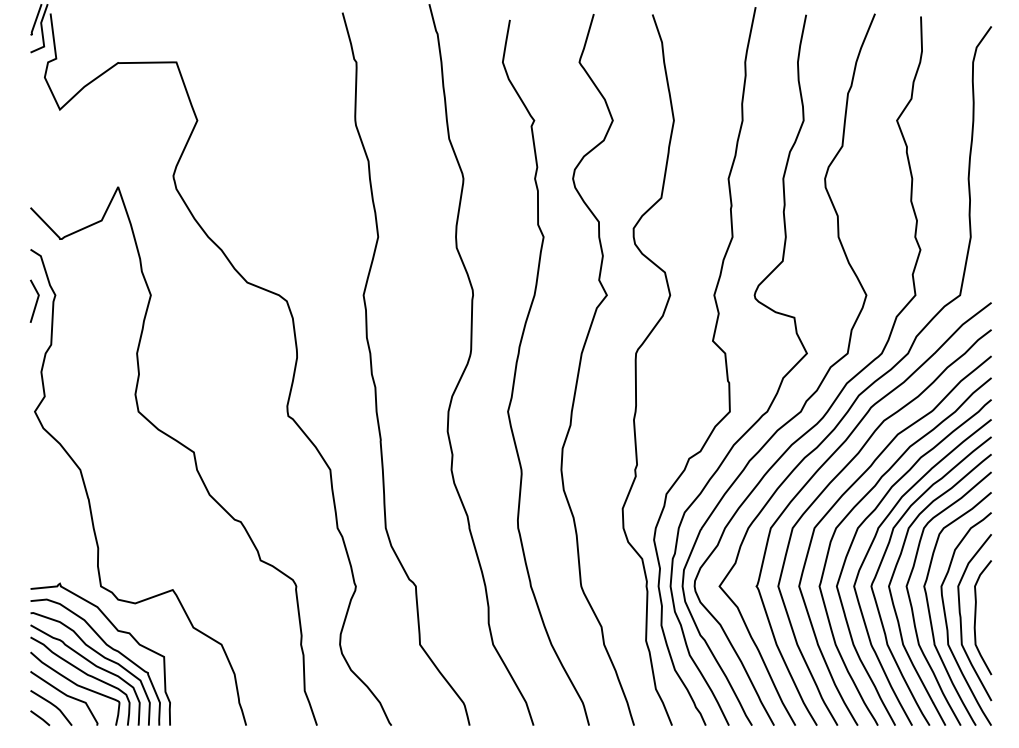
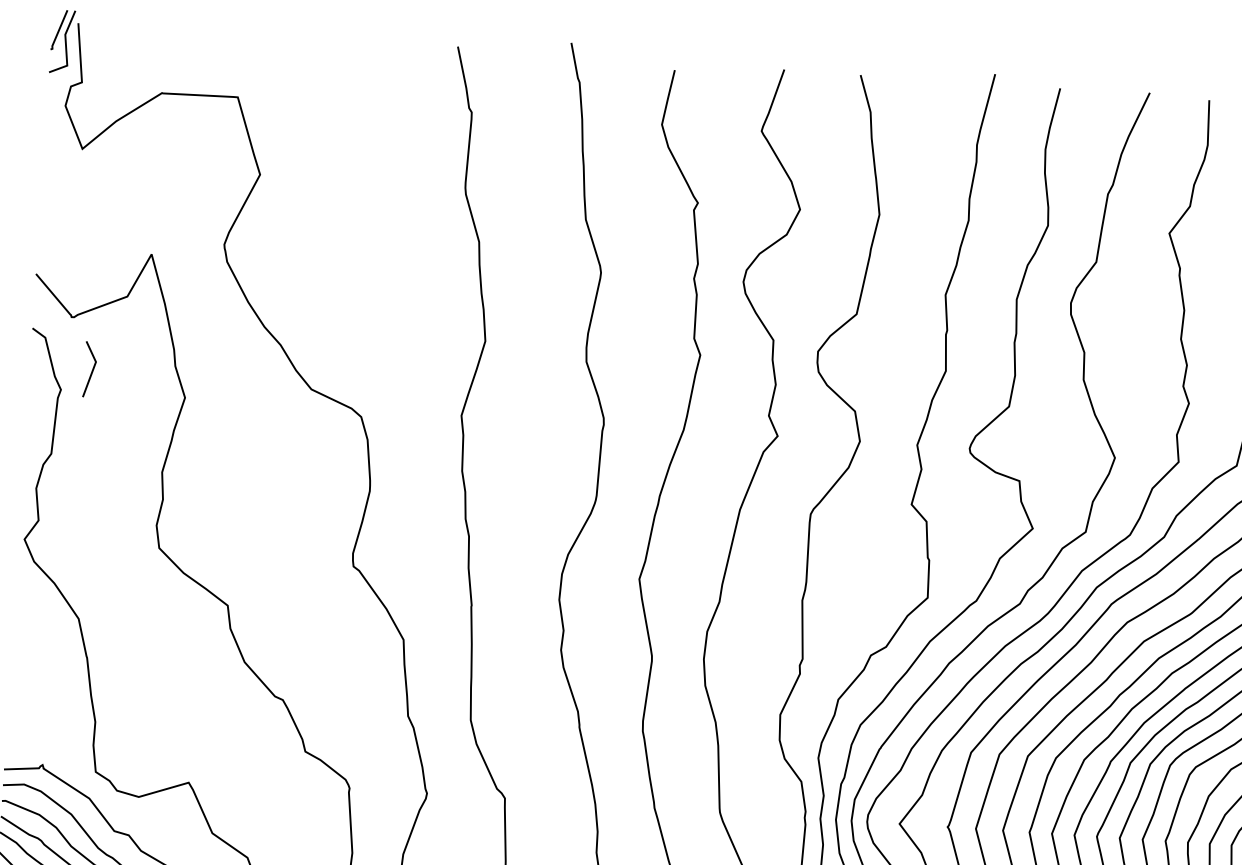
line: (36, 300) -> (92, 368), moved

